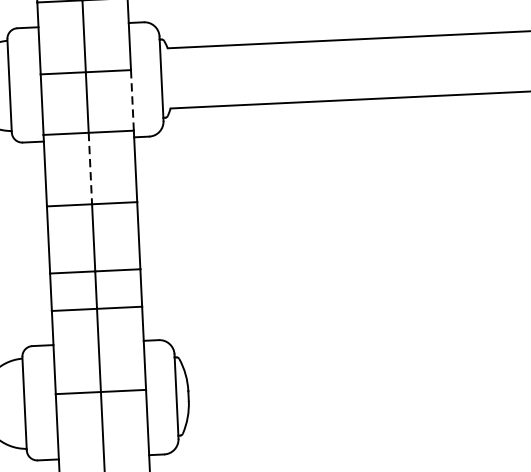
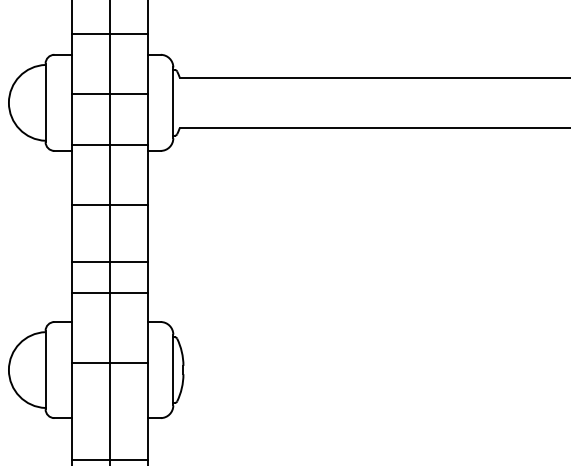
line: (133, 101) -> (148, 120), dashed -> solid
line: (90, 168) -> (110, 175), dashed -> solid

